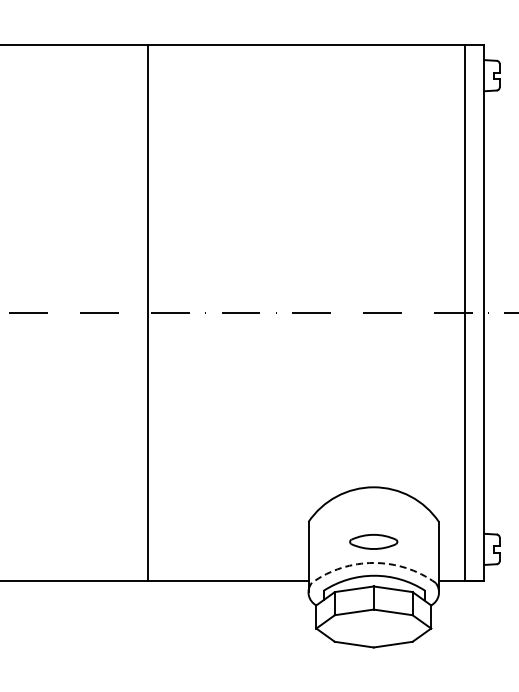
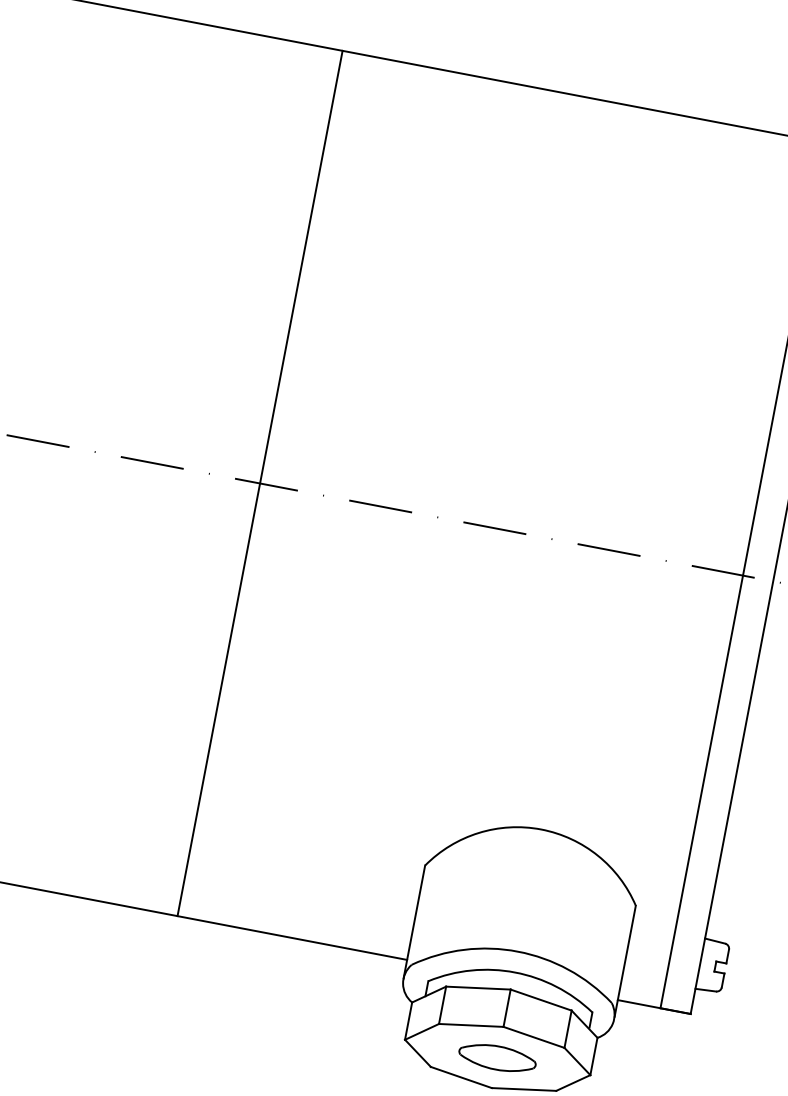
line: (148, 312) -> (260, 483), moved
part: (373, 541) -> (497, 1057), moved
arc: (373, 562) -> (517, 950), dashed -> solid

